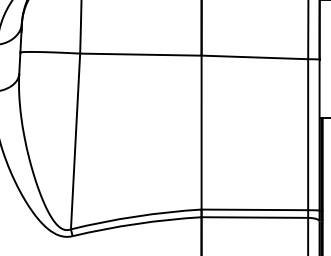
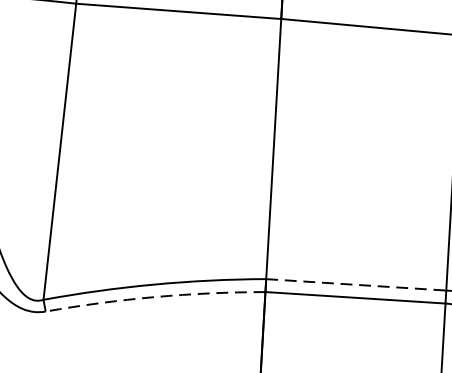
line: (255, 209) -> (357, 284), solid -> dashed
arc: (136, 223) -> (154, 296), solid -> dashed

